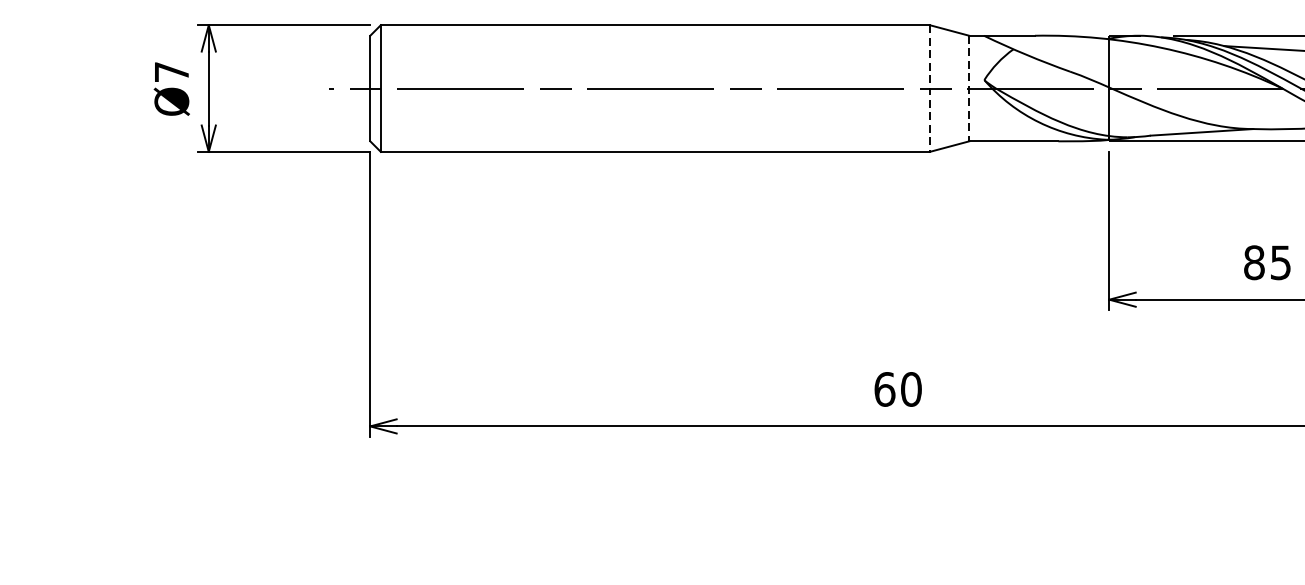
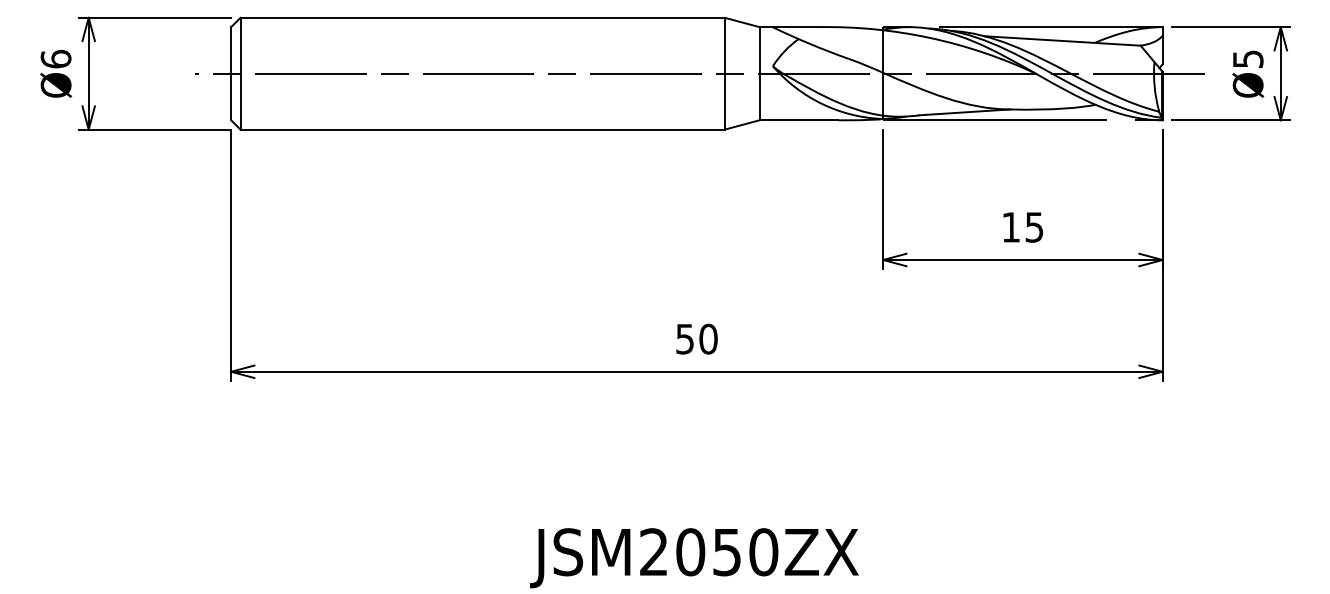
text: (171, 71) -> (55, 58), Ø7 -> Ø6
line: (929, 88) -> (724, 73), dashed -> solid
line: (969, 88) -> (759, 73), dashed -> solid
text: (1254, 262) -> (1011, 227), 85 -> 15
text: (885, 388) -> (685, 338), 60 -> 50

